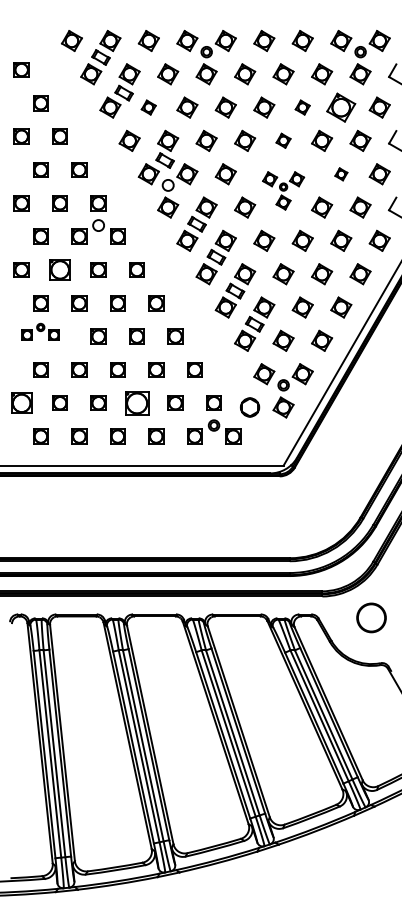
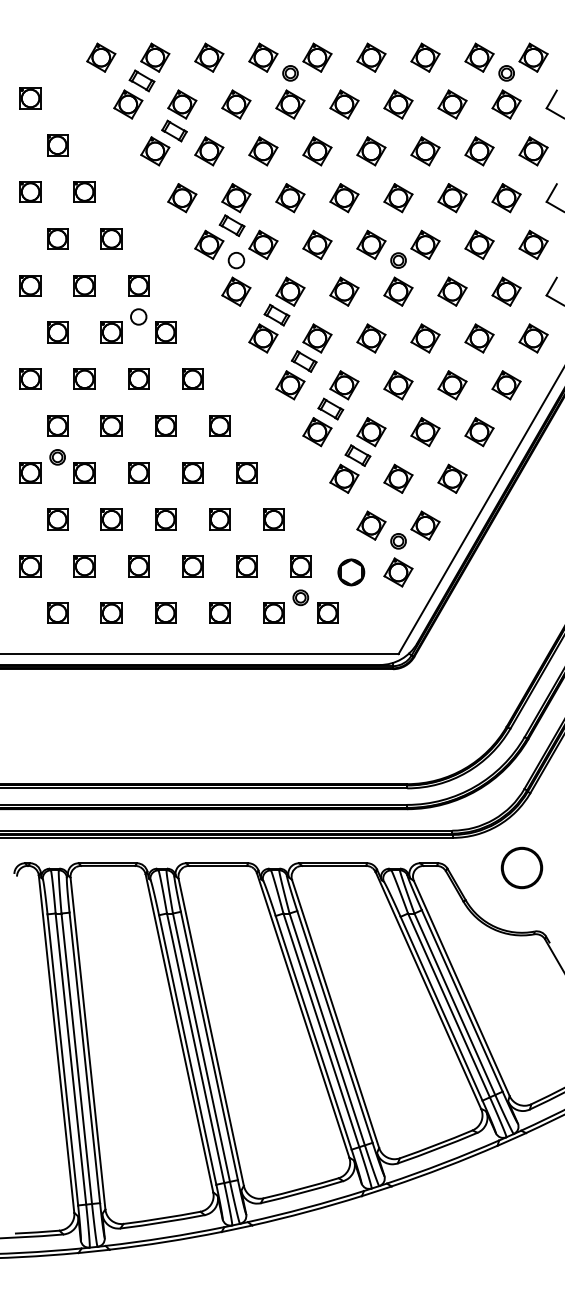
part: (148, 107) -> (208, 151), size x1.43
part: (302, 107) -> (425, 151), size x1.43
part: (341, 107) -> (479, 151), size x0.71
part: (283, 140) -> (398, 197), size x1.43
part: (341, 174) -> (479, 245), size x1.67
part: (283, 190) -> (398, 267), size x1.43
part: (59, 269) -> (83, 378), size x0.71
part: (40, 331) -> (57, 465), size x1.43
part: (21, 402) -> (30, 565), size x0.71
part: (136, 402) -> (191, 565), size x0.62

